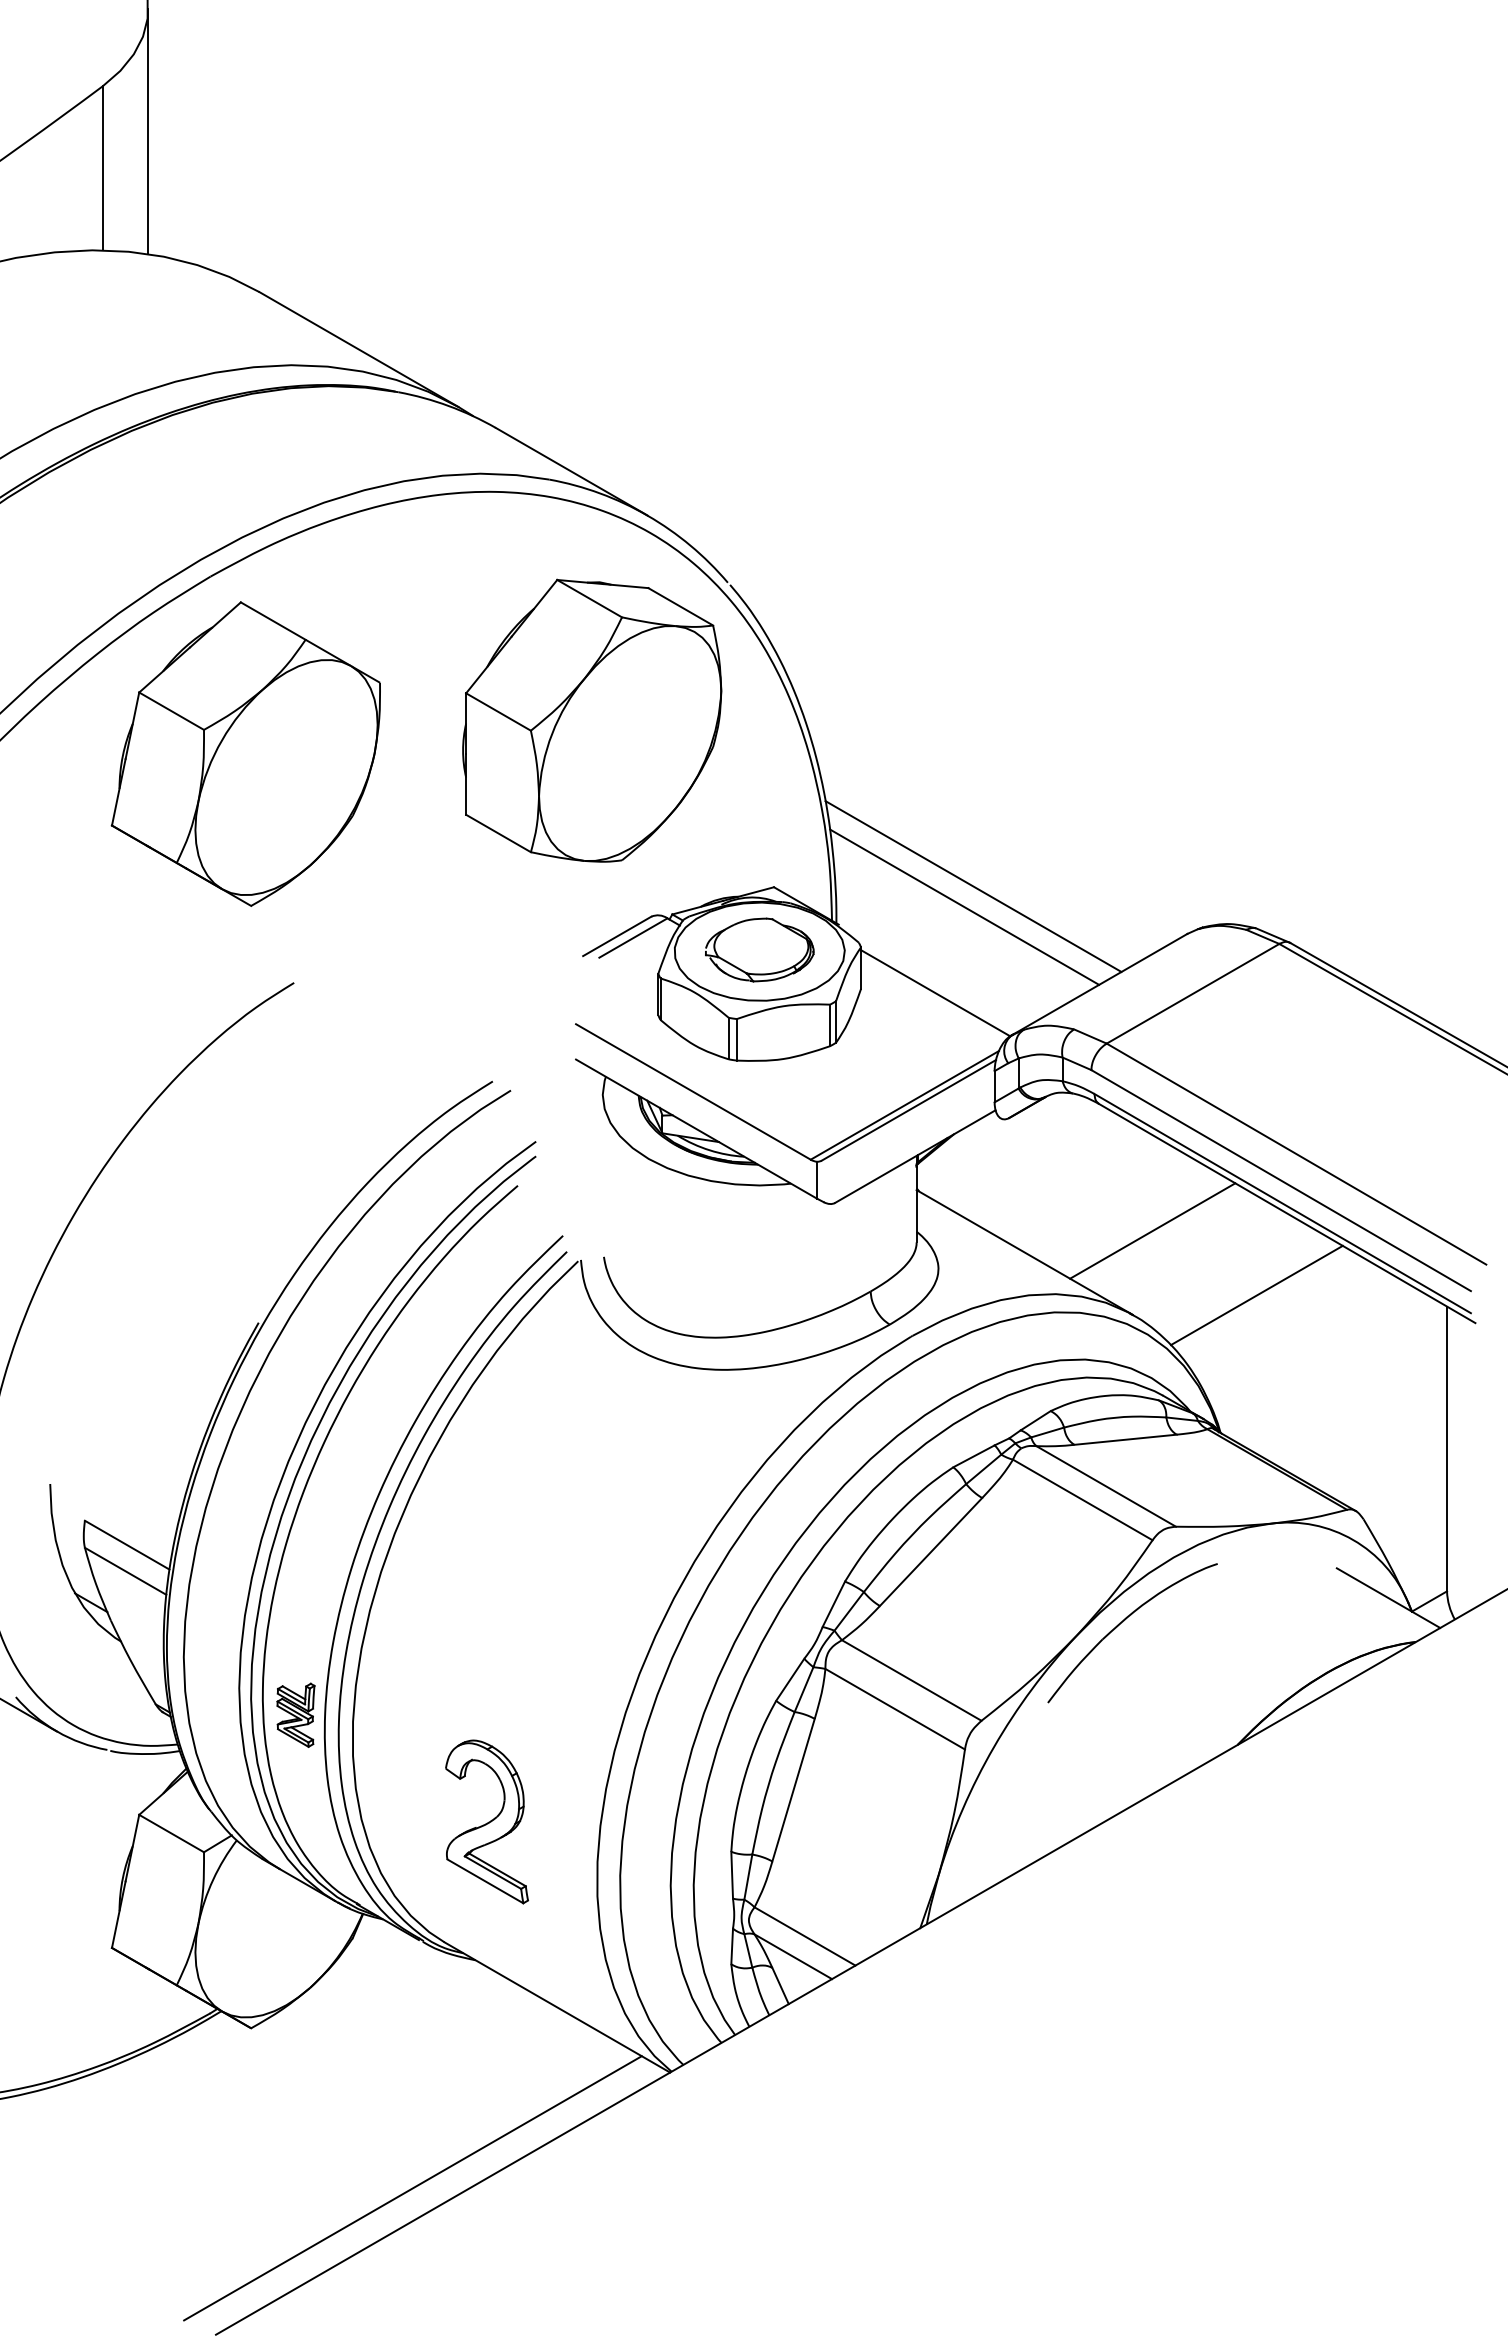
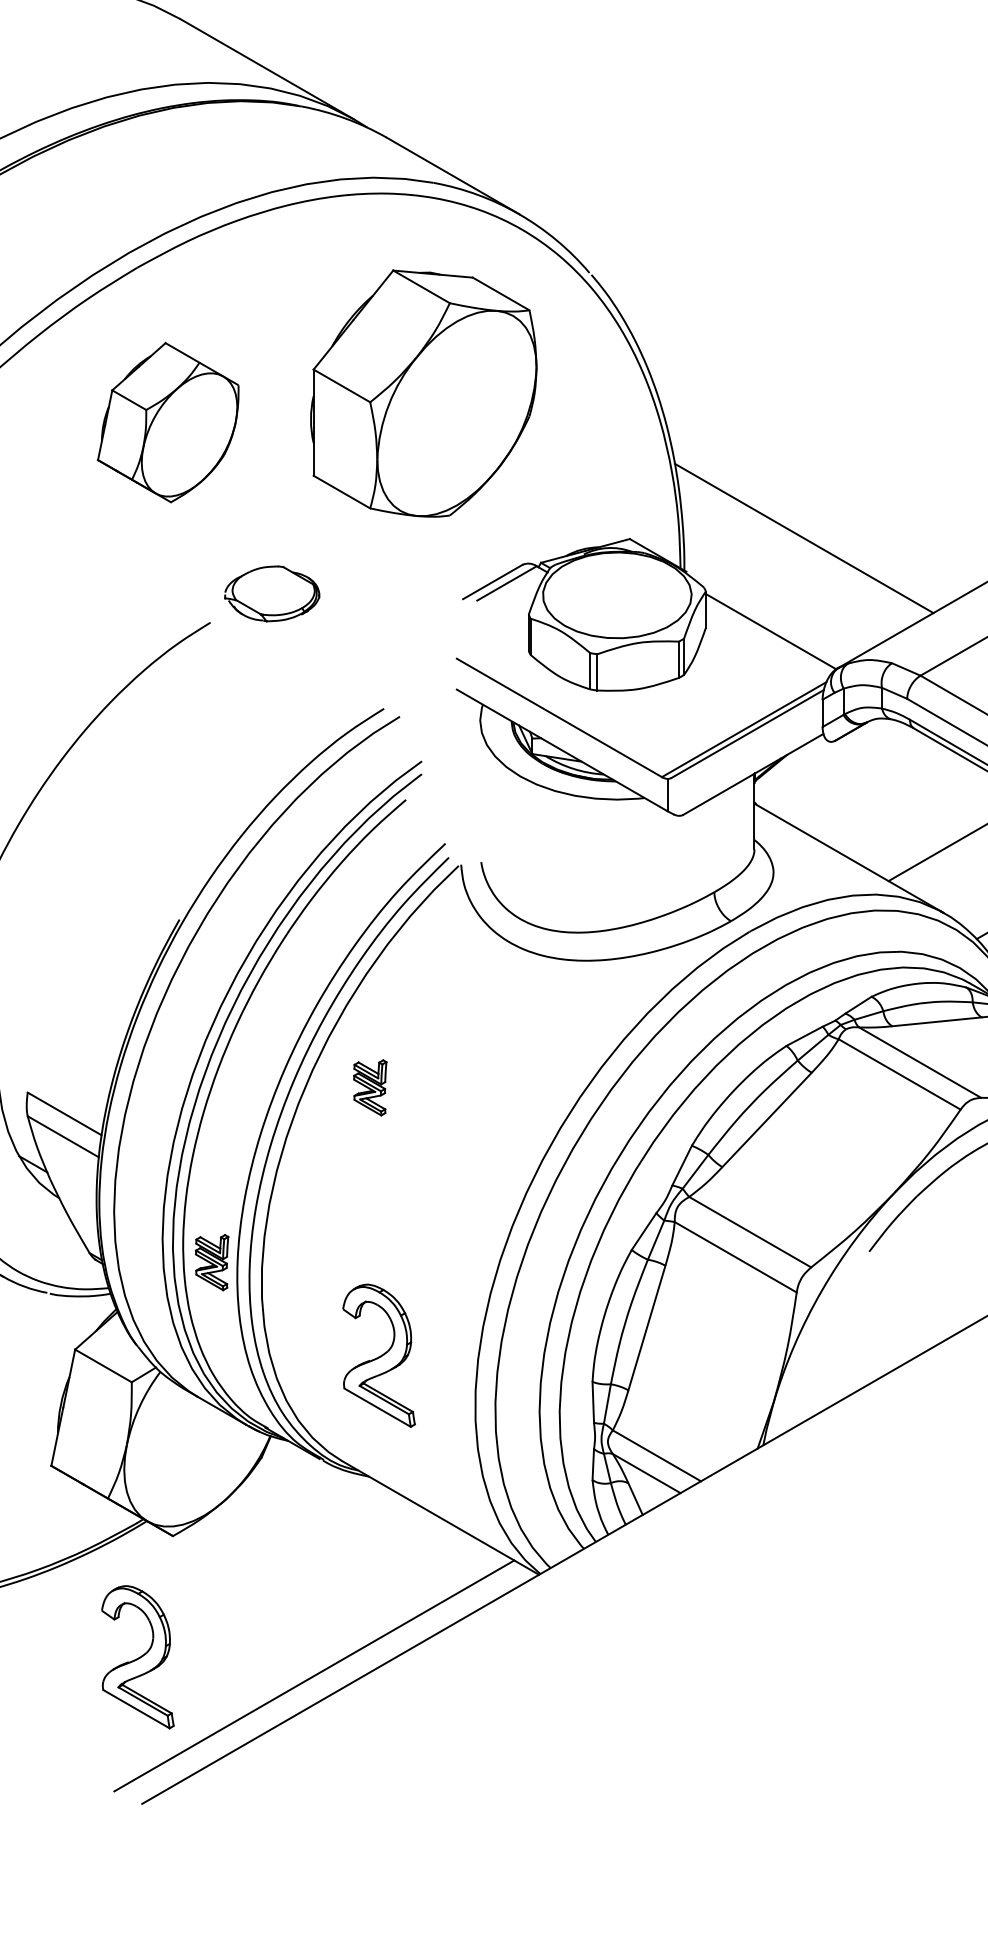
part: (592, 720) -> (424, 393), moved
part: (245, 753) -> (168, 422), size x0.6
line: (964, 906) -> (796, 555), removed
part: (759, 949) -> (272, 593), moved
part: (476, 1514) -> (369, 1087), added
part: (210, 2166) -> (137, 1656), added

